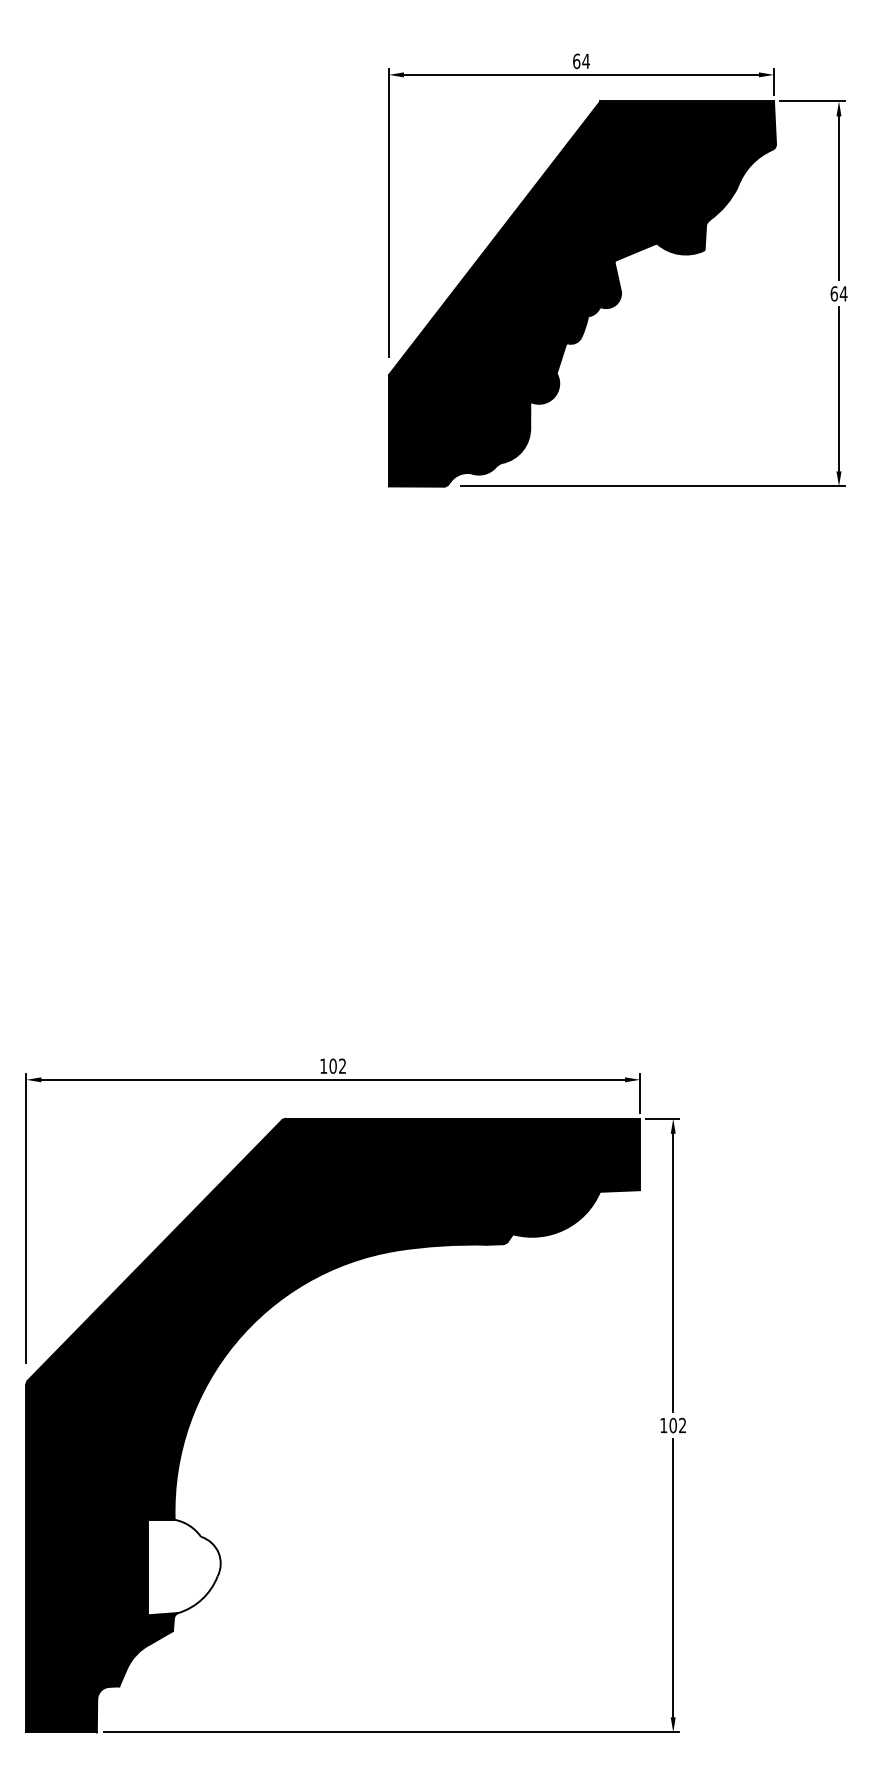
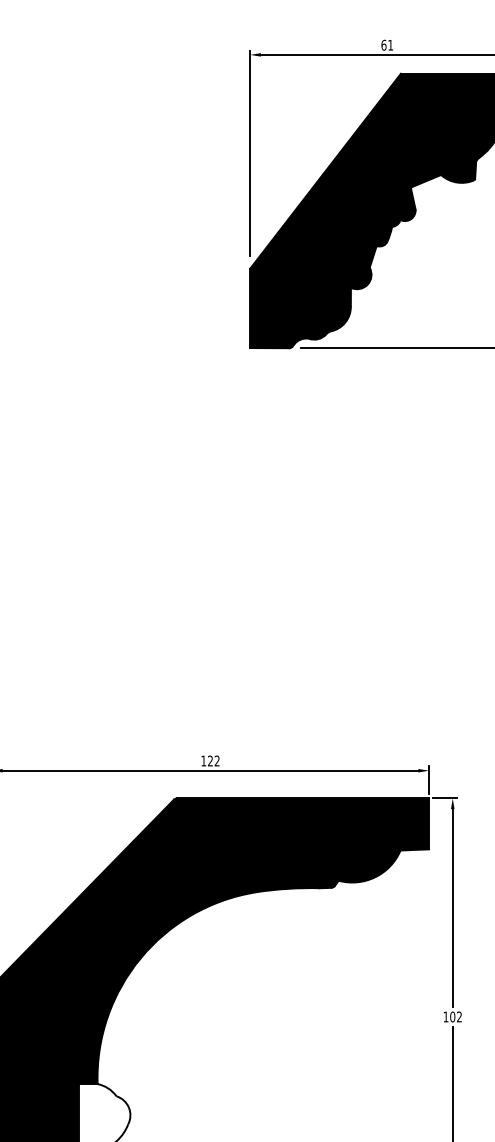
text: (585, 60) -> (390, 44), 64 -> 61
text: (332, 1065) -> (210, 760), 102 -> 122

